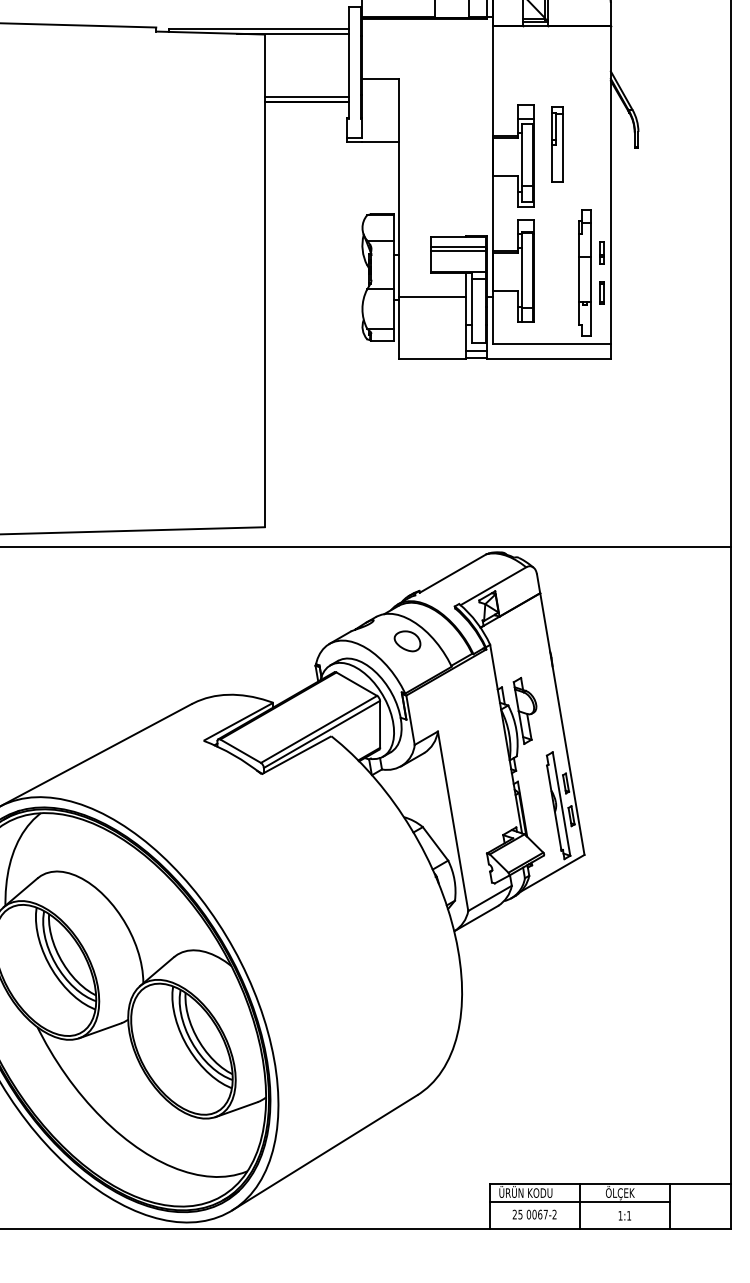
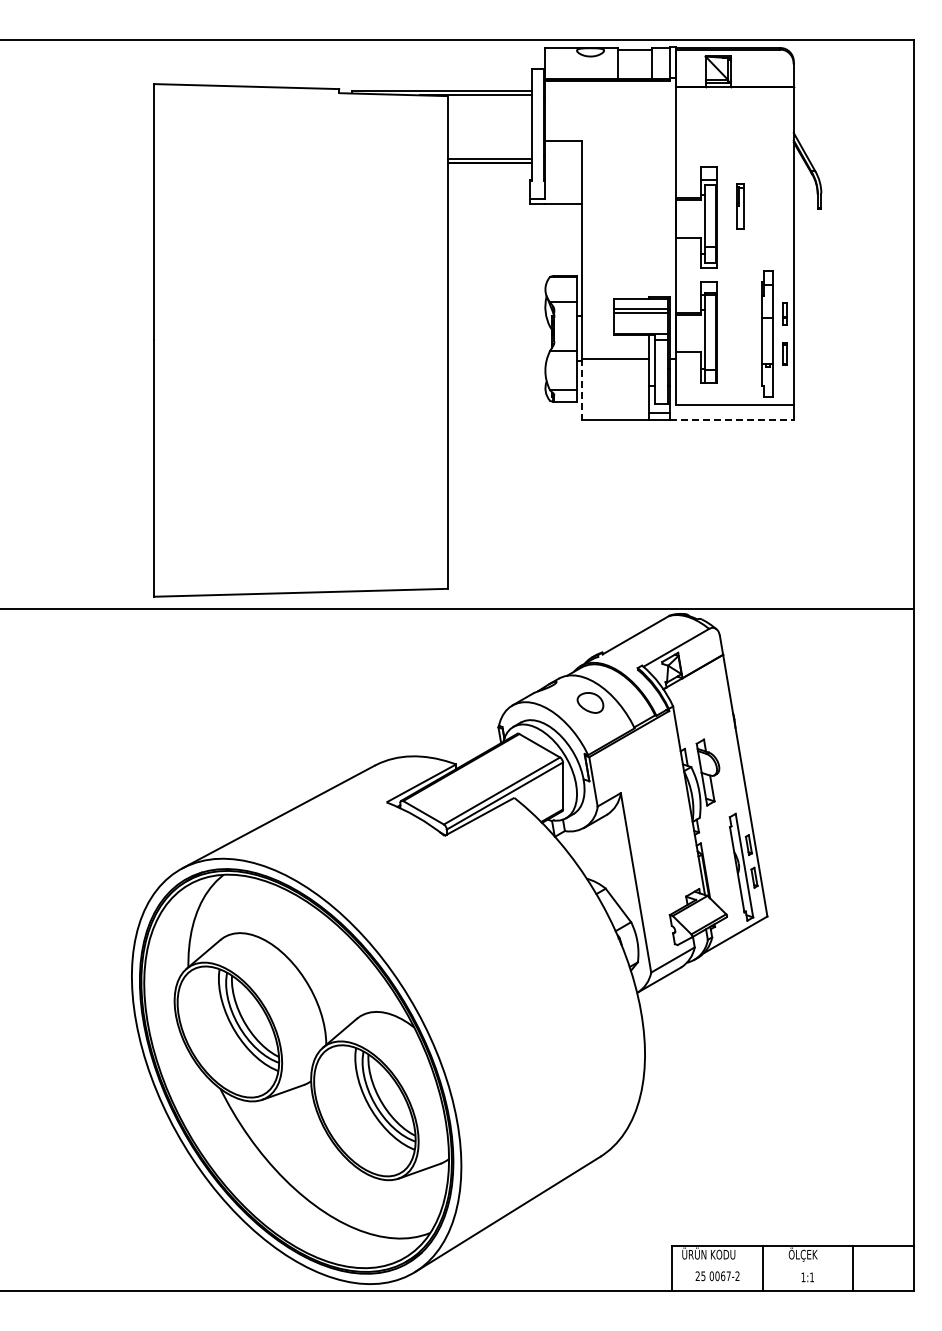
part: (557, 144) -> (740, 206), size x0.6
line: (398, 327) -> (581, 389), solid -> dashed
line: (549, 358) -> (732, 420), solid -> dashed
line: (579, 1201) -> (762, 1263), removed

